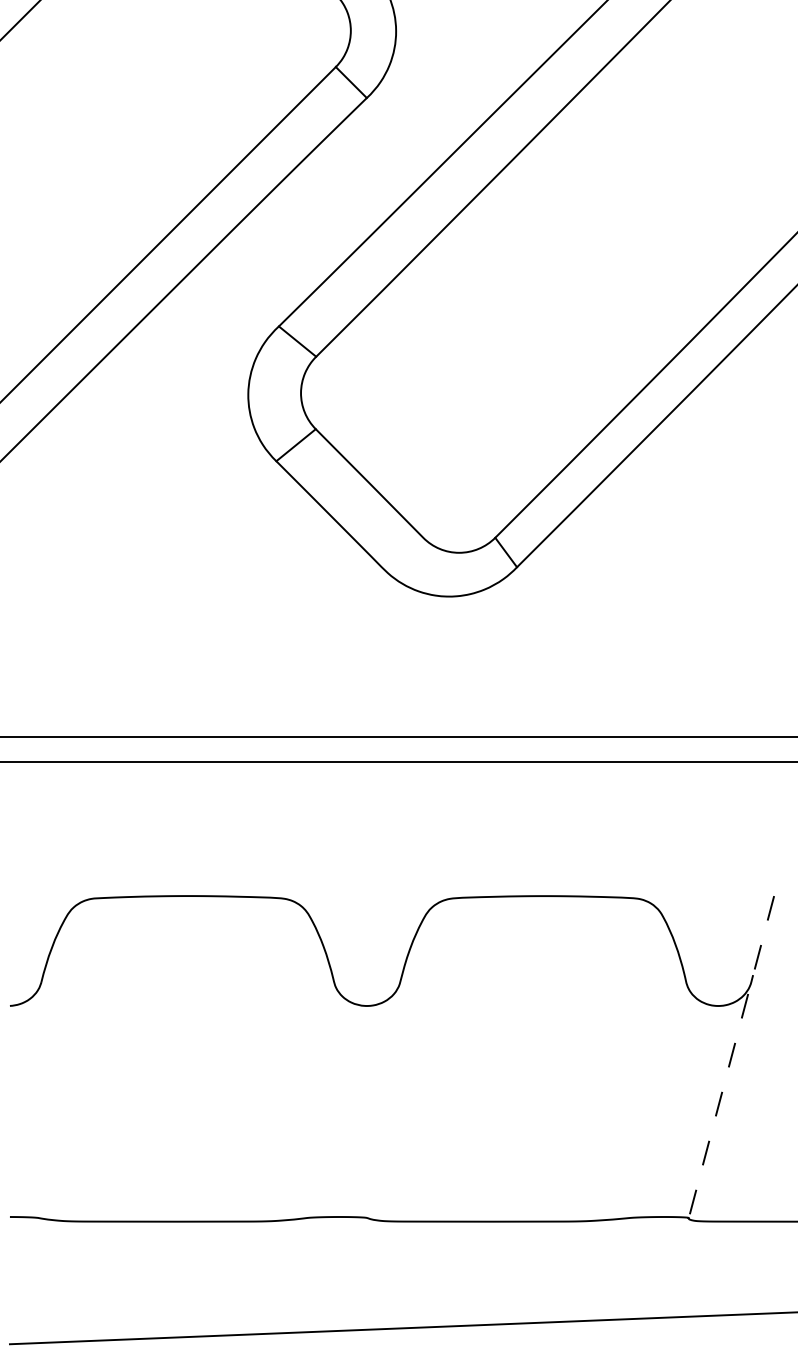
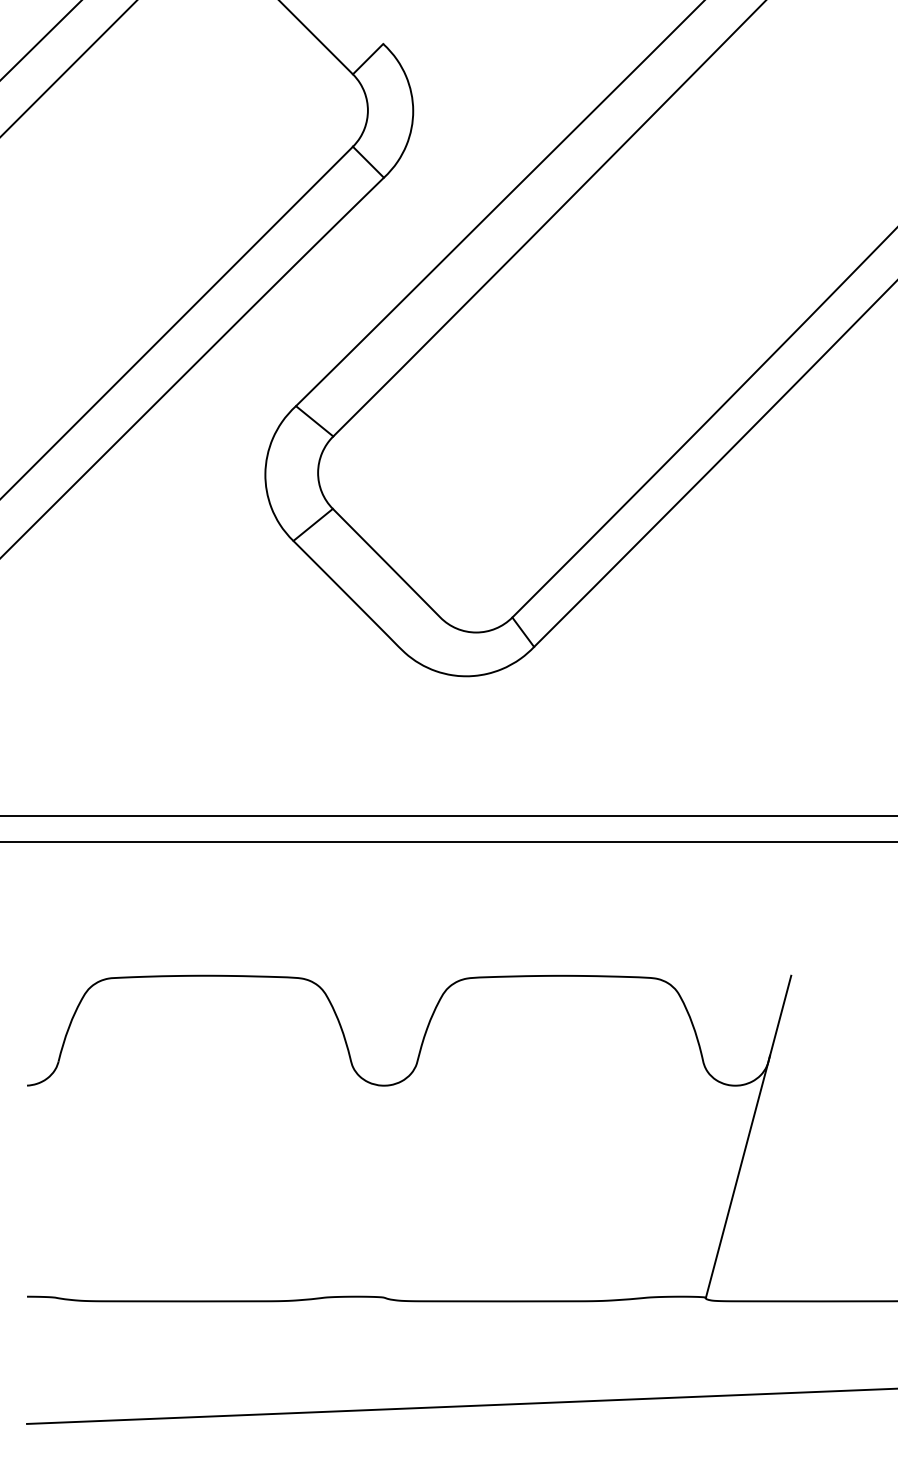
line: (731, 1056) -> (748, 1136), dashed -> solid

